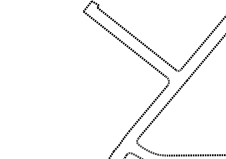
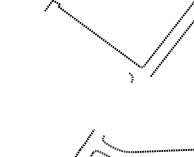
line: (124, 43) -> (86, 41), removed
line: (147, 108) -> (112, 105), removed
line: (162, 109) -> (127, 106), removed

